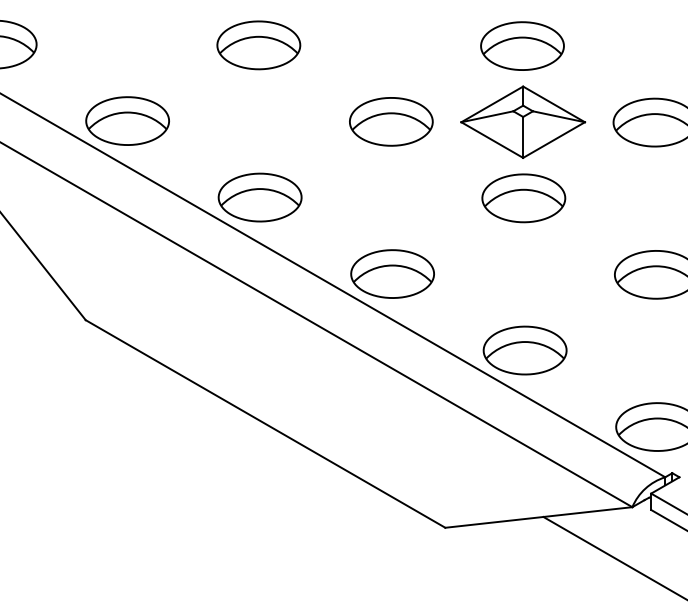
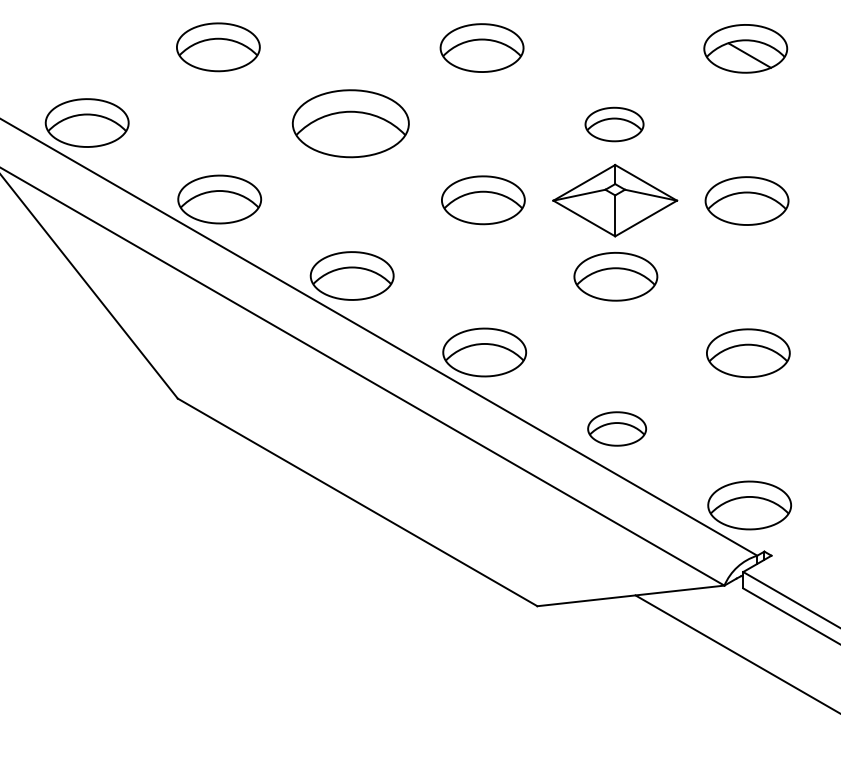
part: (258, 45) -> (350, 123), size x1.4
part: (522, 46) -> (614, 124), size x0.7
part: (524, 350) -> (616, 428), size x0.7

